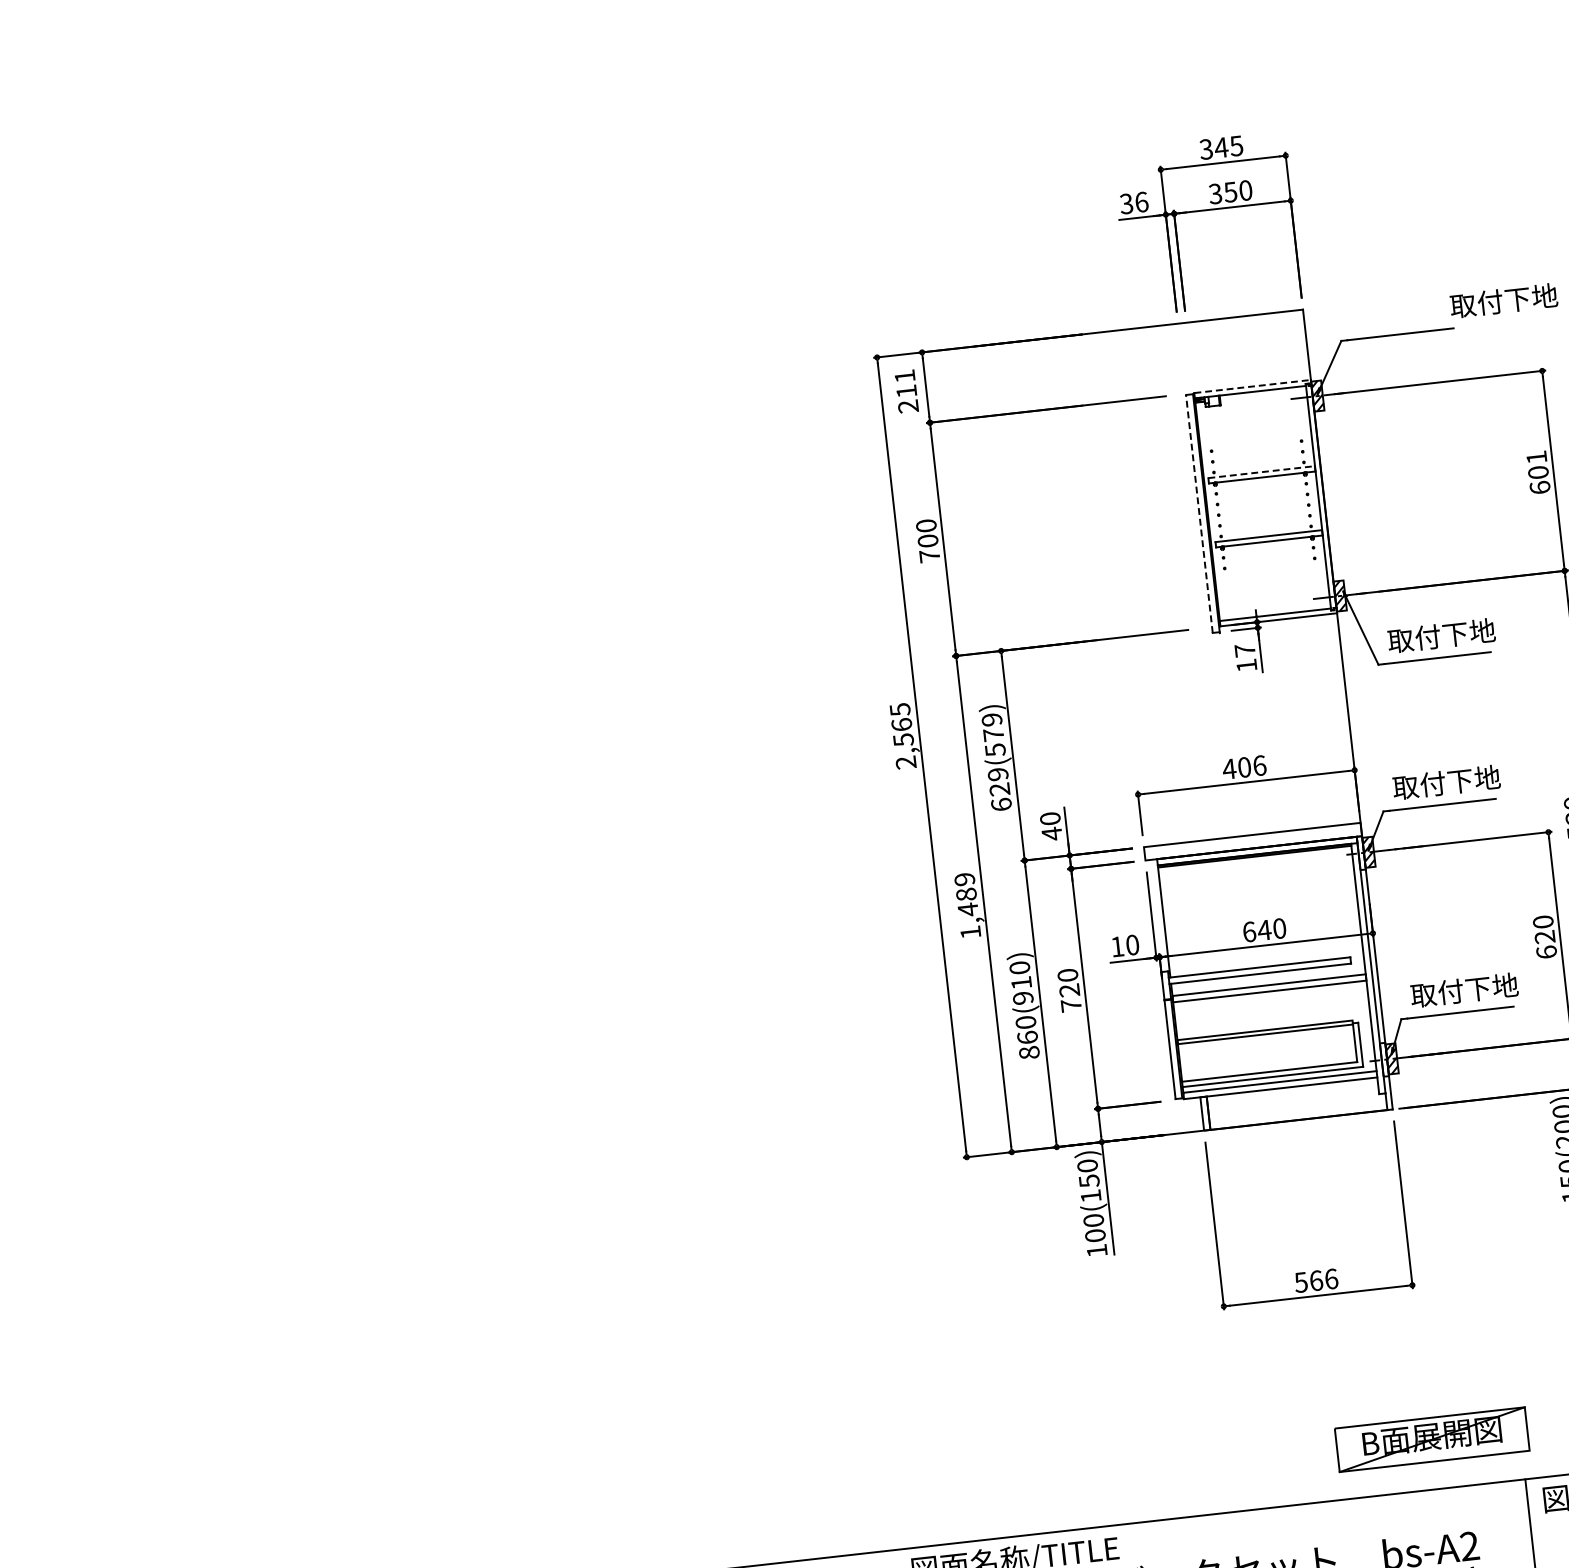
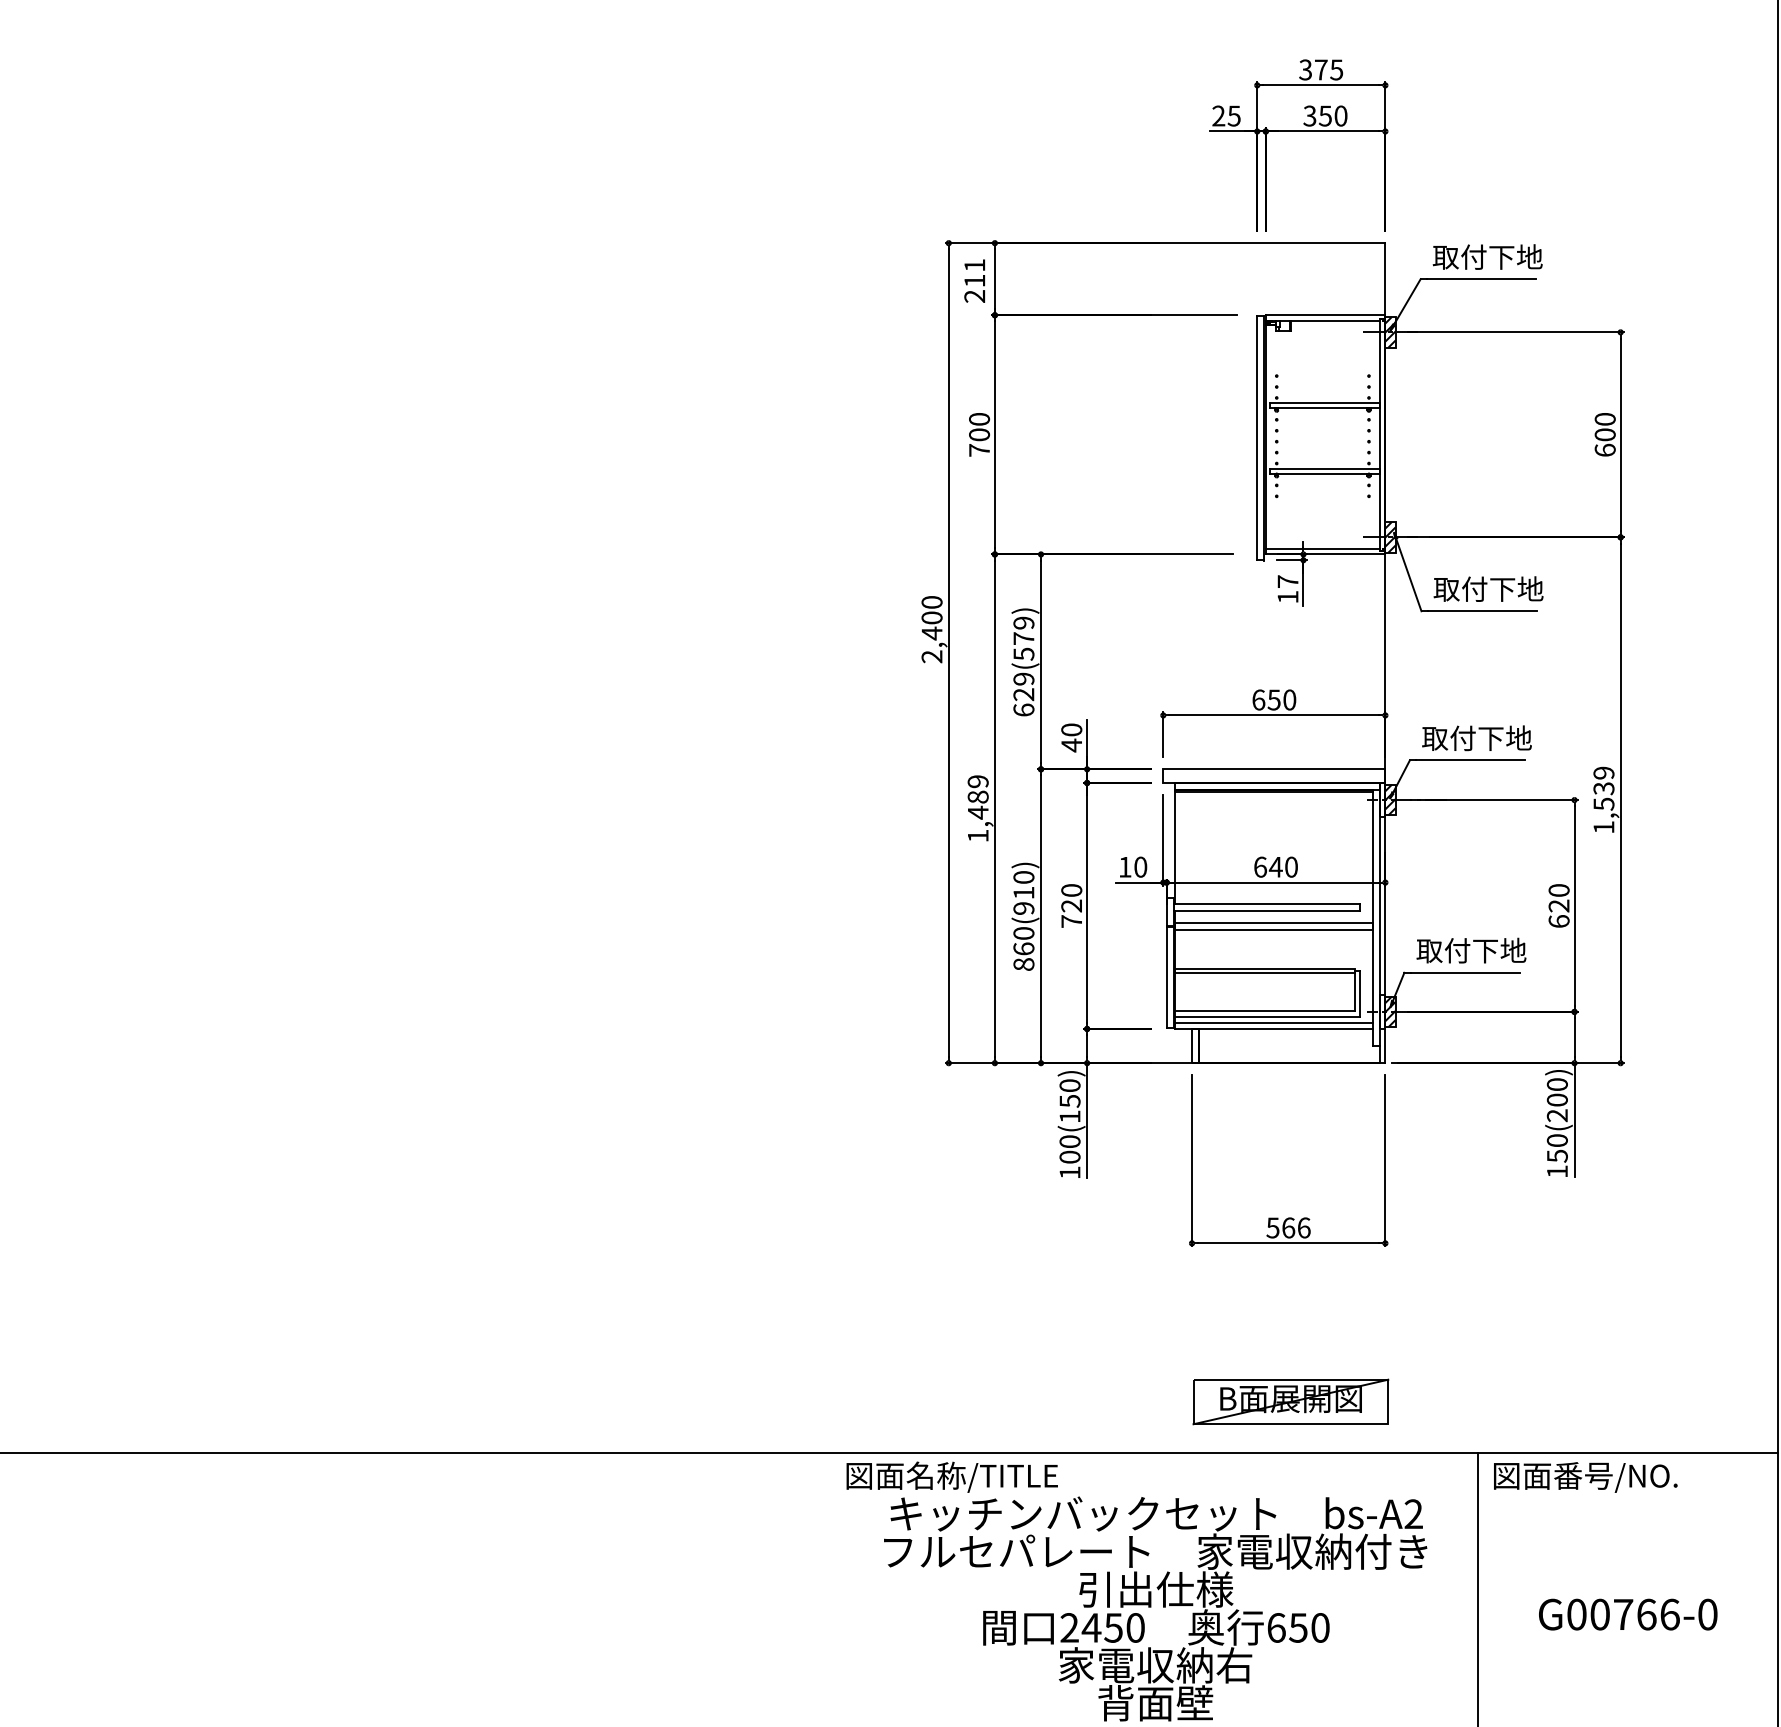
text: (1221, 147) -> (1321, 69), 345 -> 375
text: (1134, 202) -> (1226, 115), 36 -> 25
text: (1503, 300) -> (1487, 256), moved
line: (1252, 386) -> (1325, 315), dashed -> solid
text: (1536, 457) -> (1604, 419), 601 -> 600
line: (1262, 472) -> (1325, 403), dashed -> solid
line: (1199, 514) -> (1257, 438), dashed -> solid
text: (901, 725) -> (931, 618), 2,565 -> 2,400
text: (1243, 766) -> (1273, 699), 406 -> 650
part: (1431, 1439) -> (1290, 1401), moved

